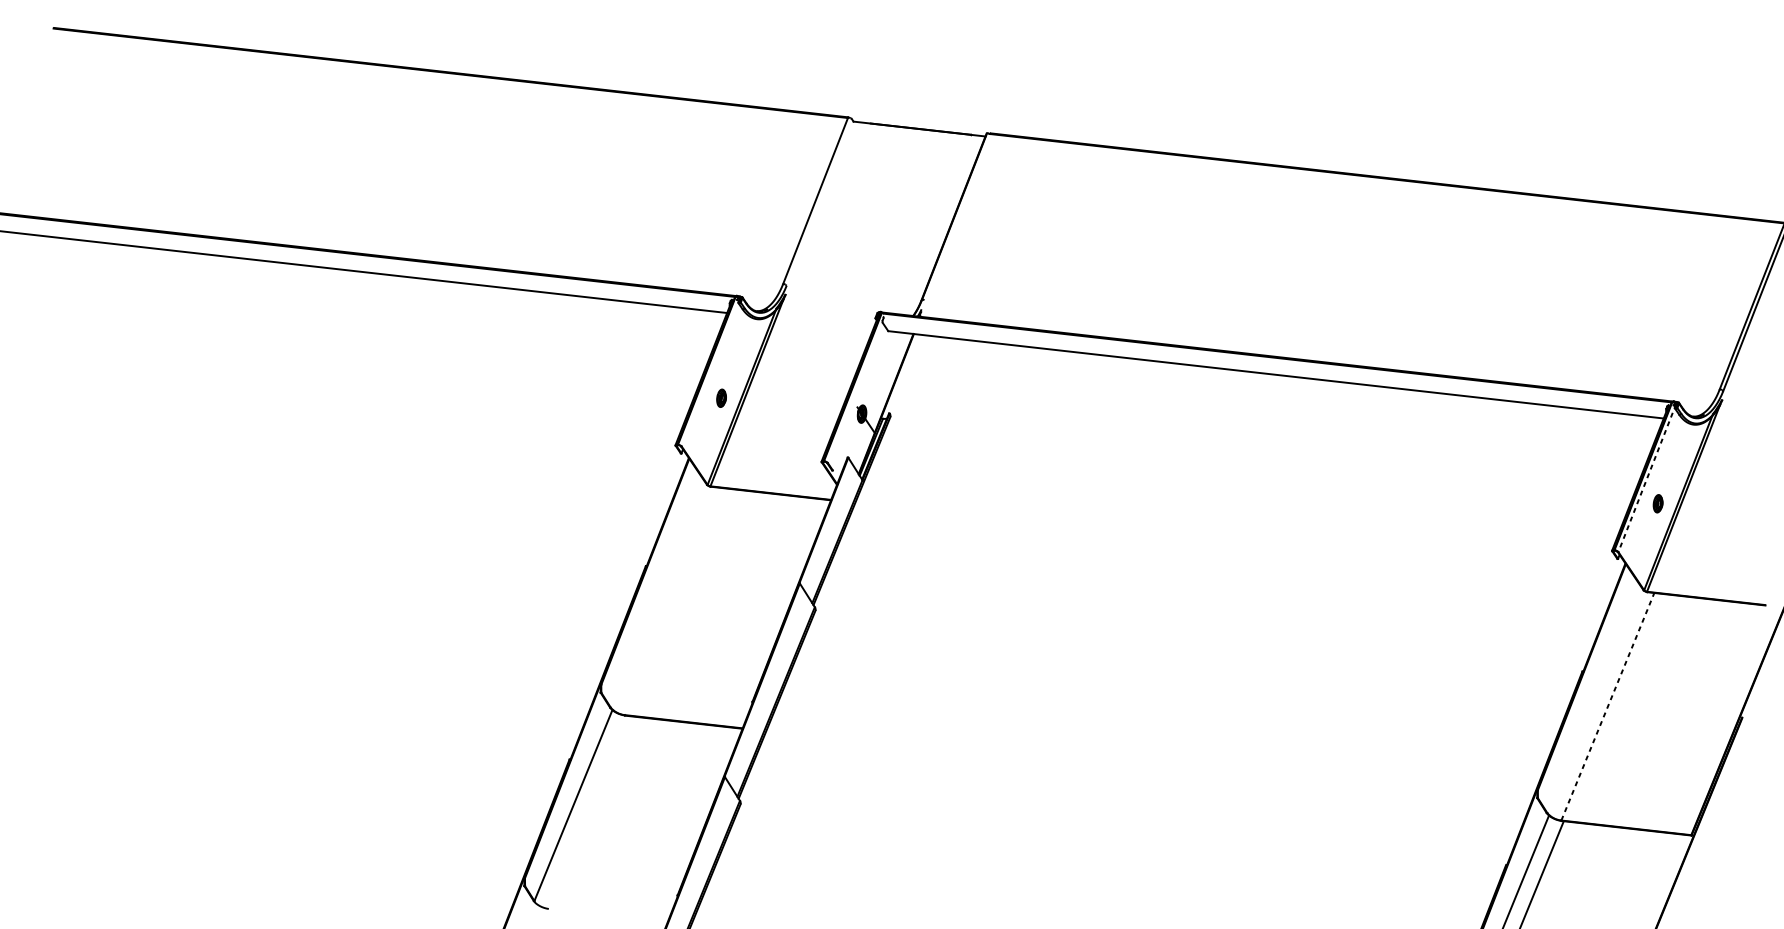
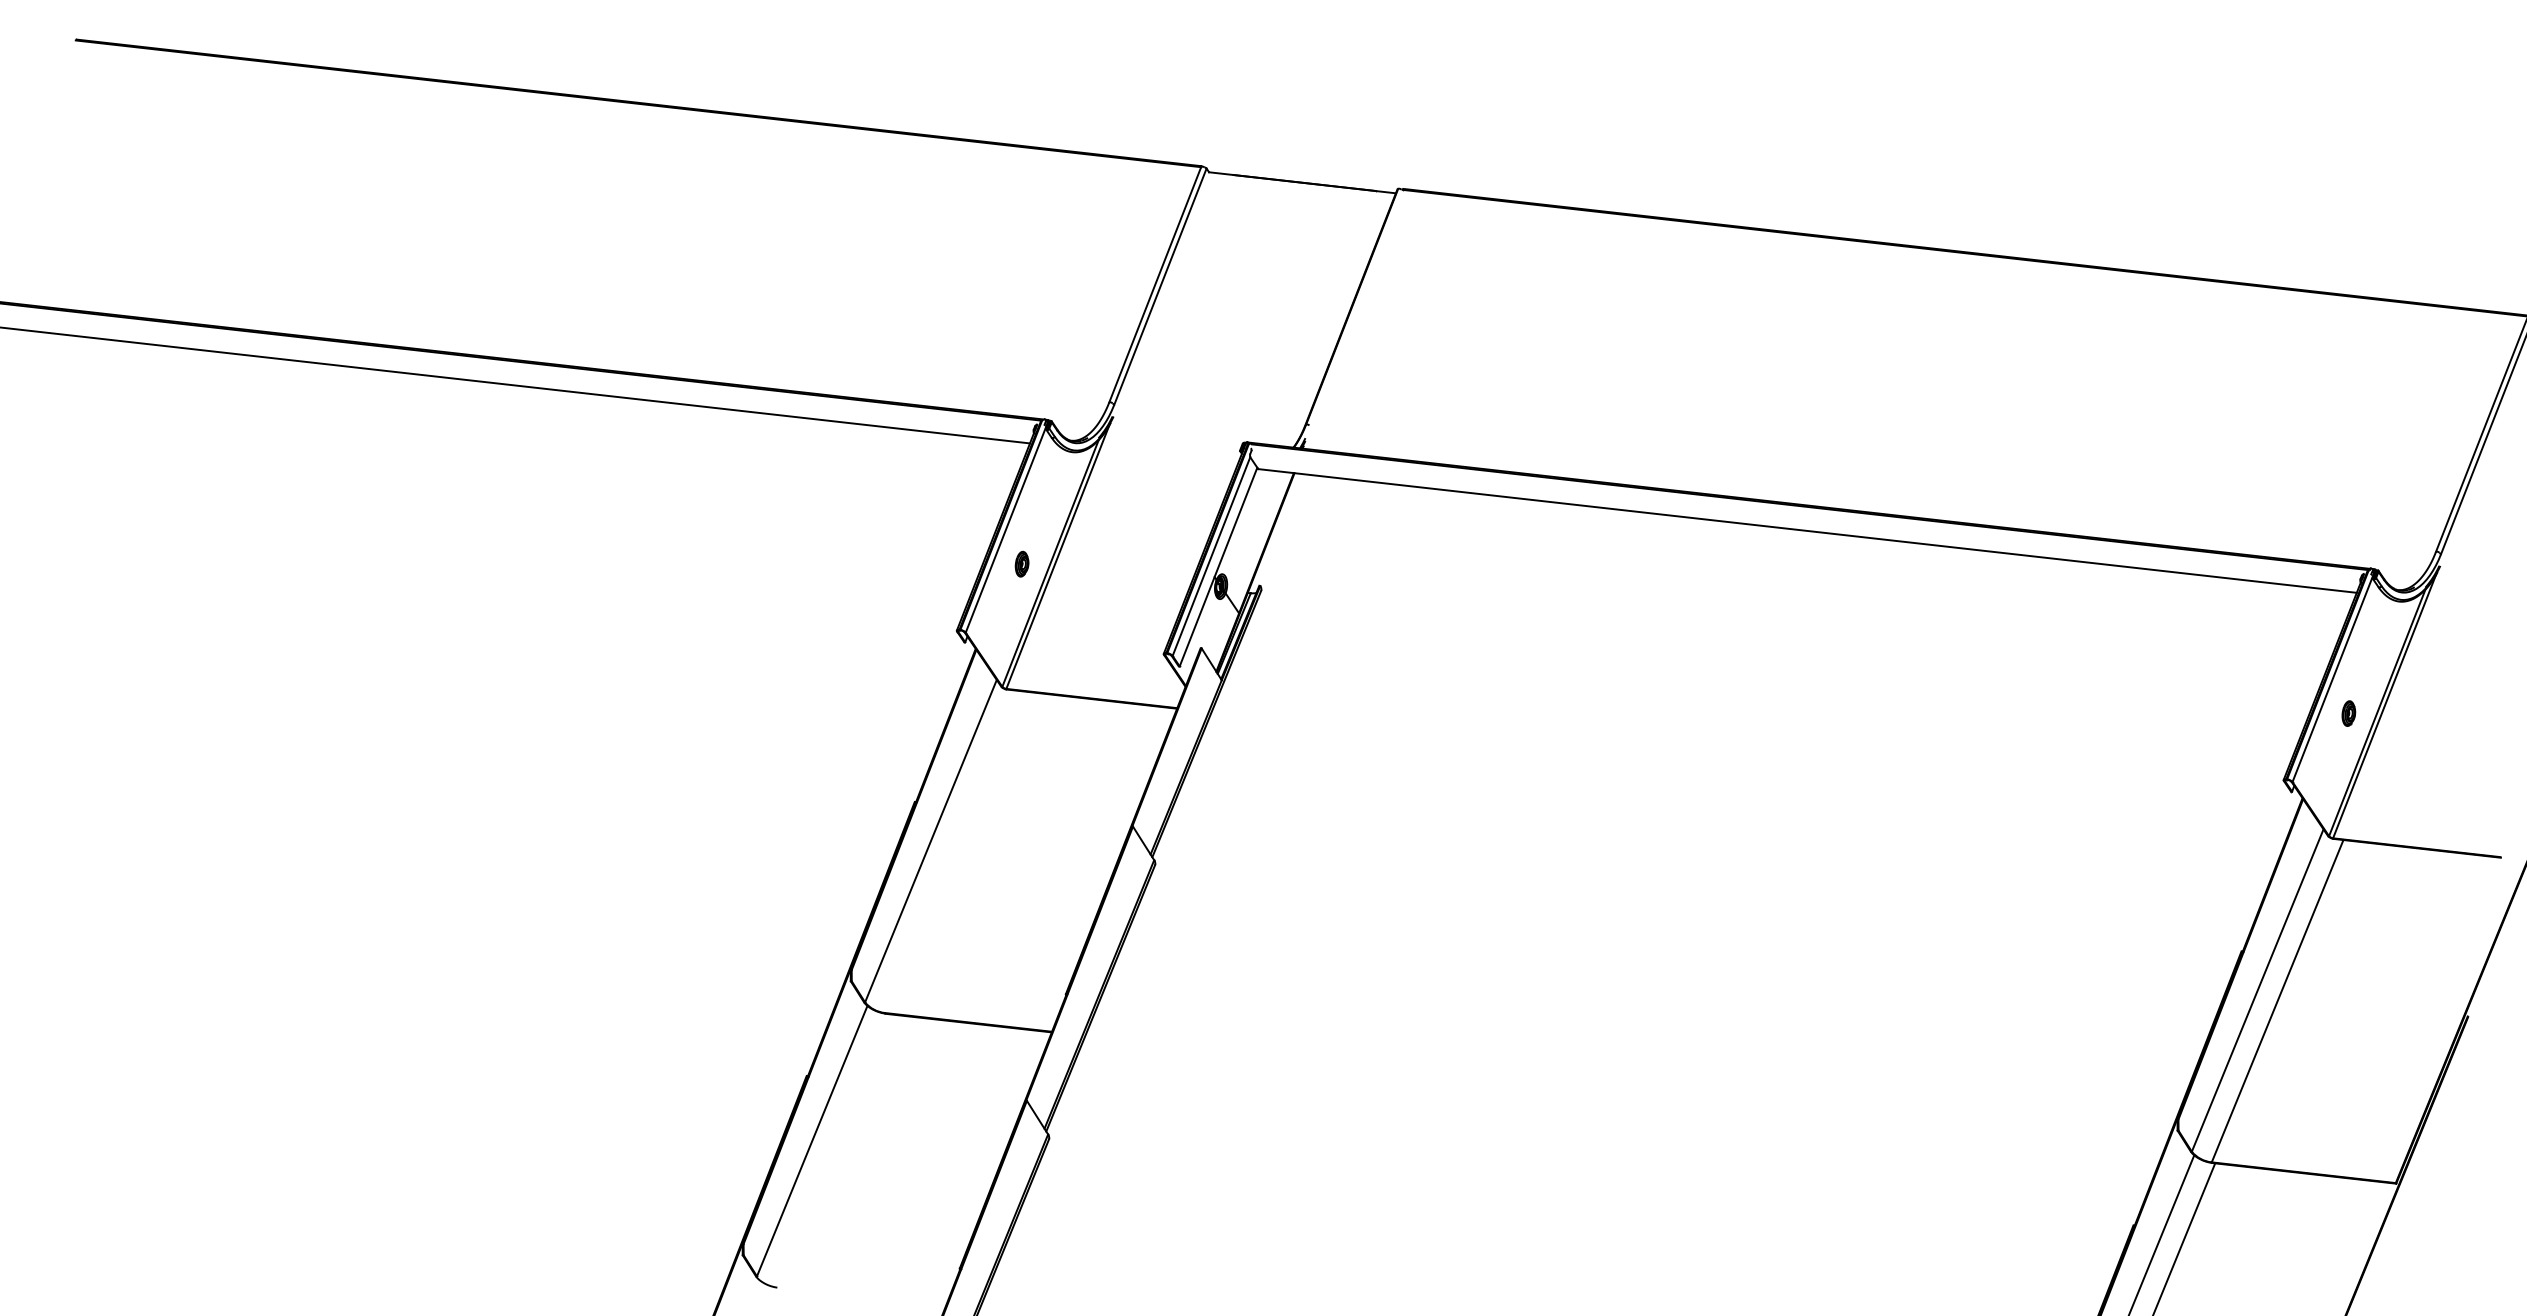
line: (819, 202) -> (1160, 286), added
line: (710, 372) -> (1006, 527), added
line: (855, 392) -> (1211, 556), added
line: (860, 399) -> (1218, 566), added
line: (1647, 478) -> (2333, 677), dashed -> solid
line: (656, 593) -> (930, 840), added
line: (1593, 699) -> (2257, 990), added
line: (1607, 706) -> (2277, 1000), dashed -> solid

